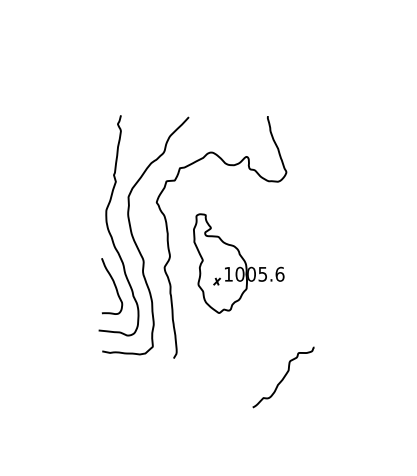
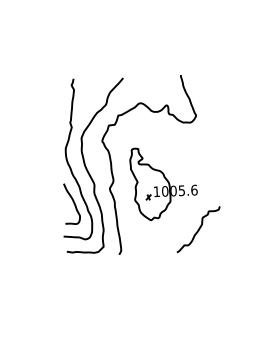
curve: (283, 377) -> (198, 229), moved

